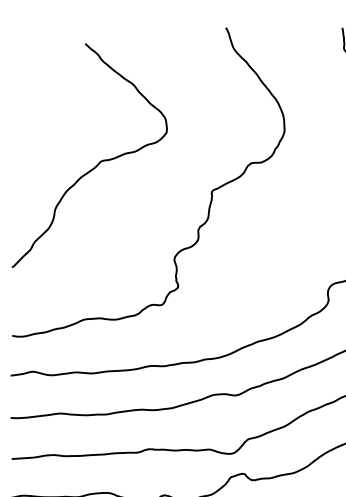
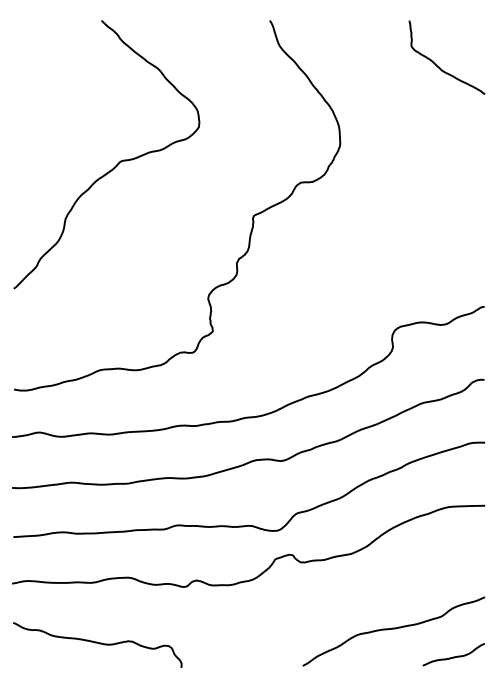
curve: (97, 163) -> (116, 164), moved

